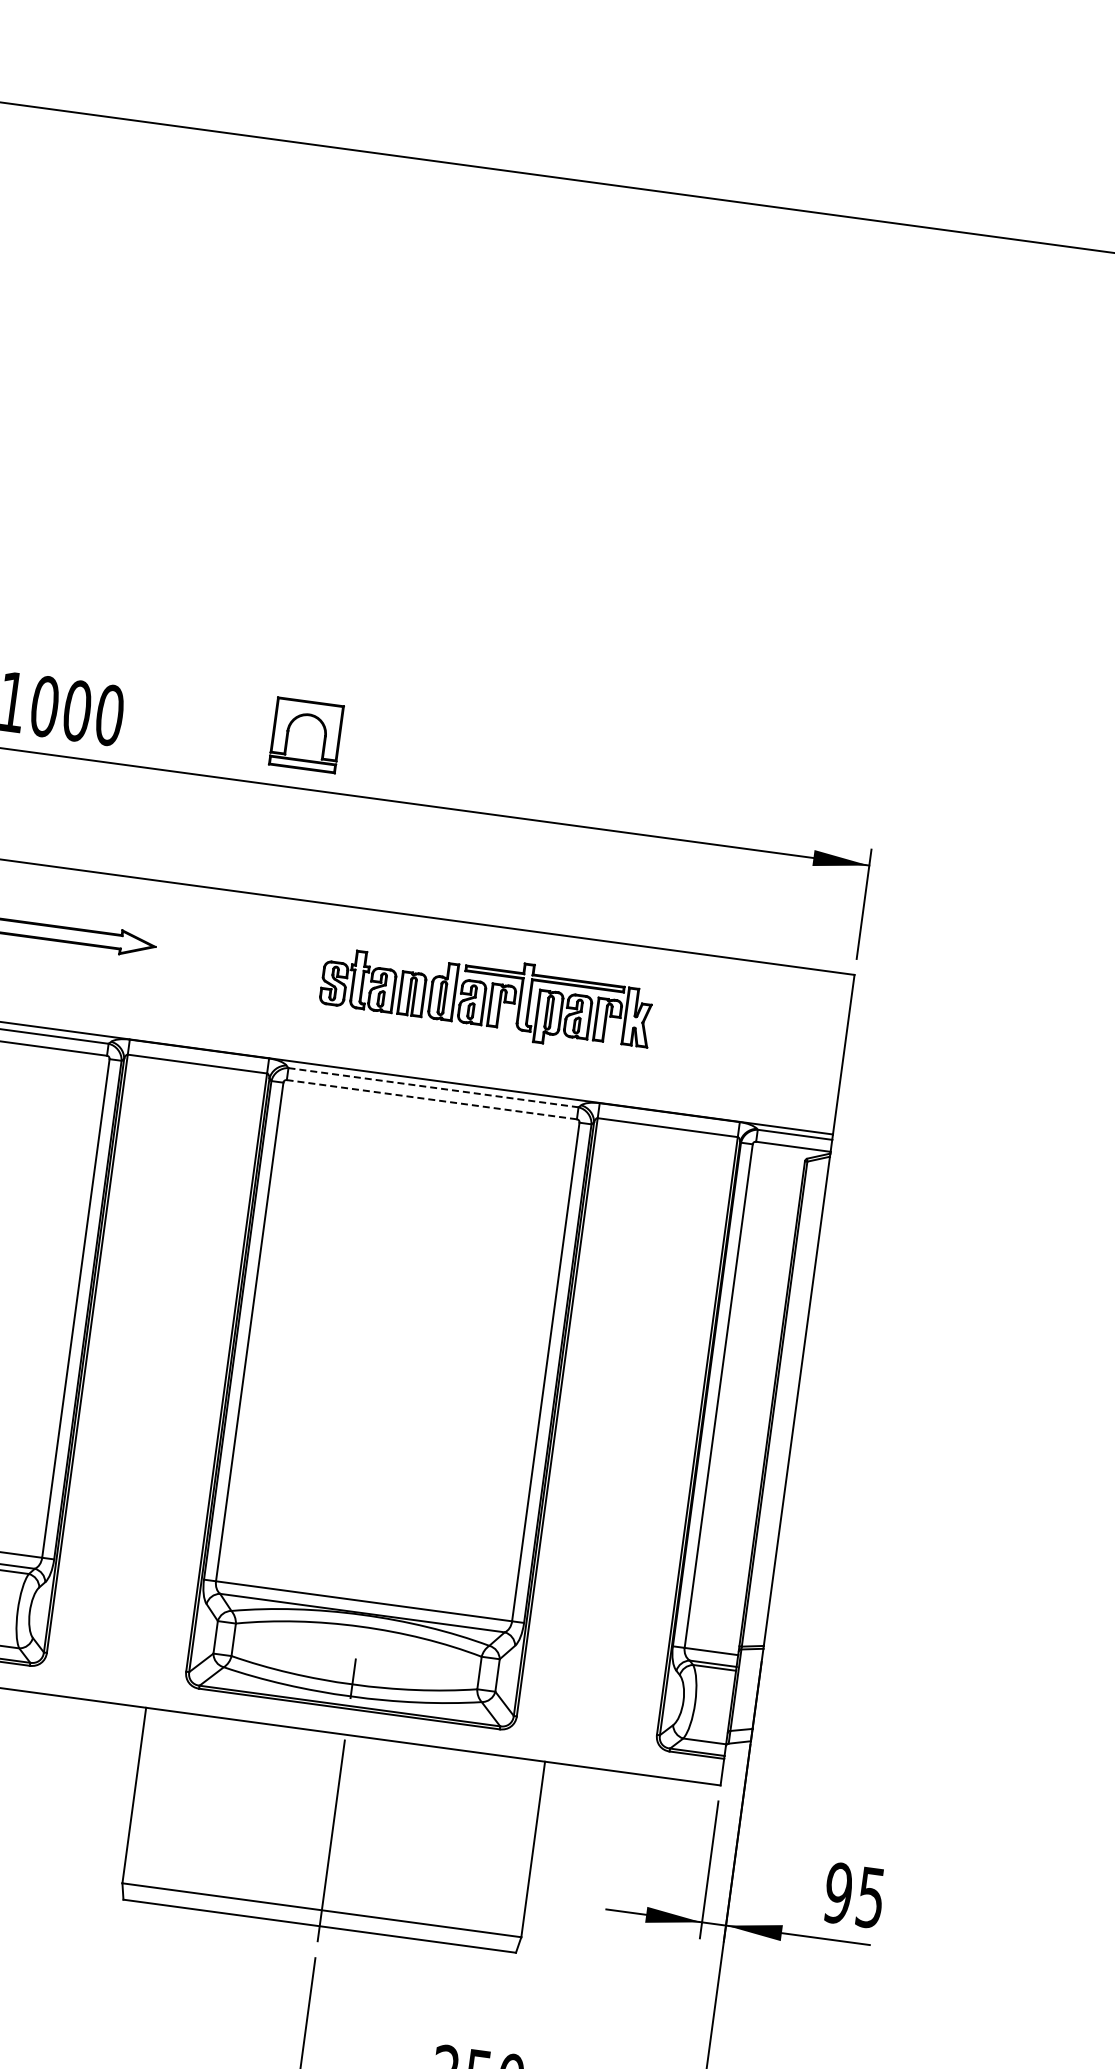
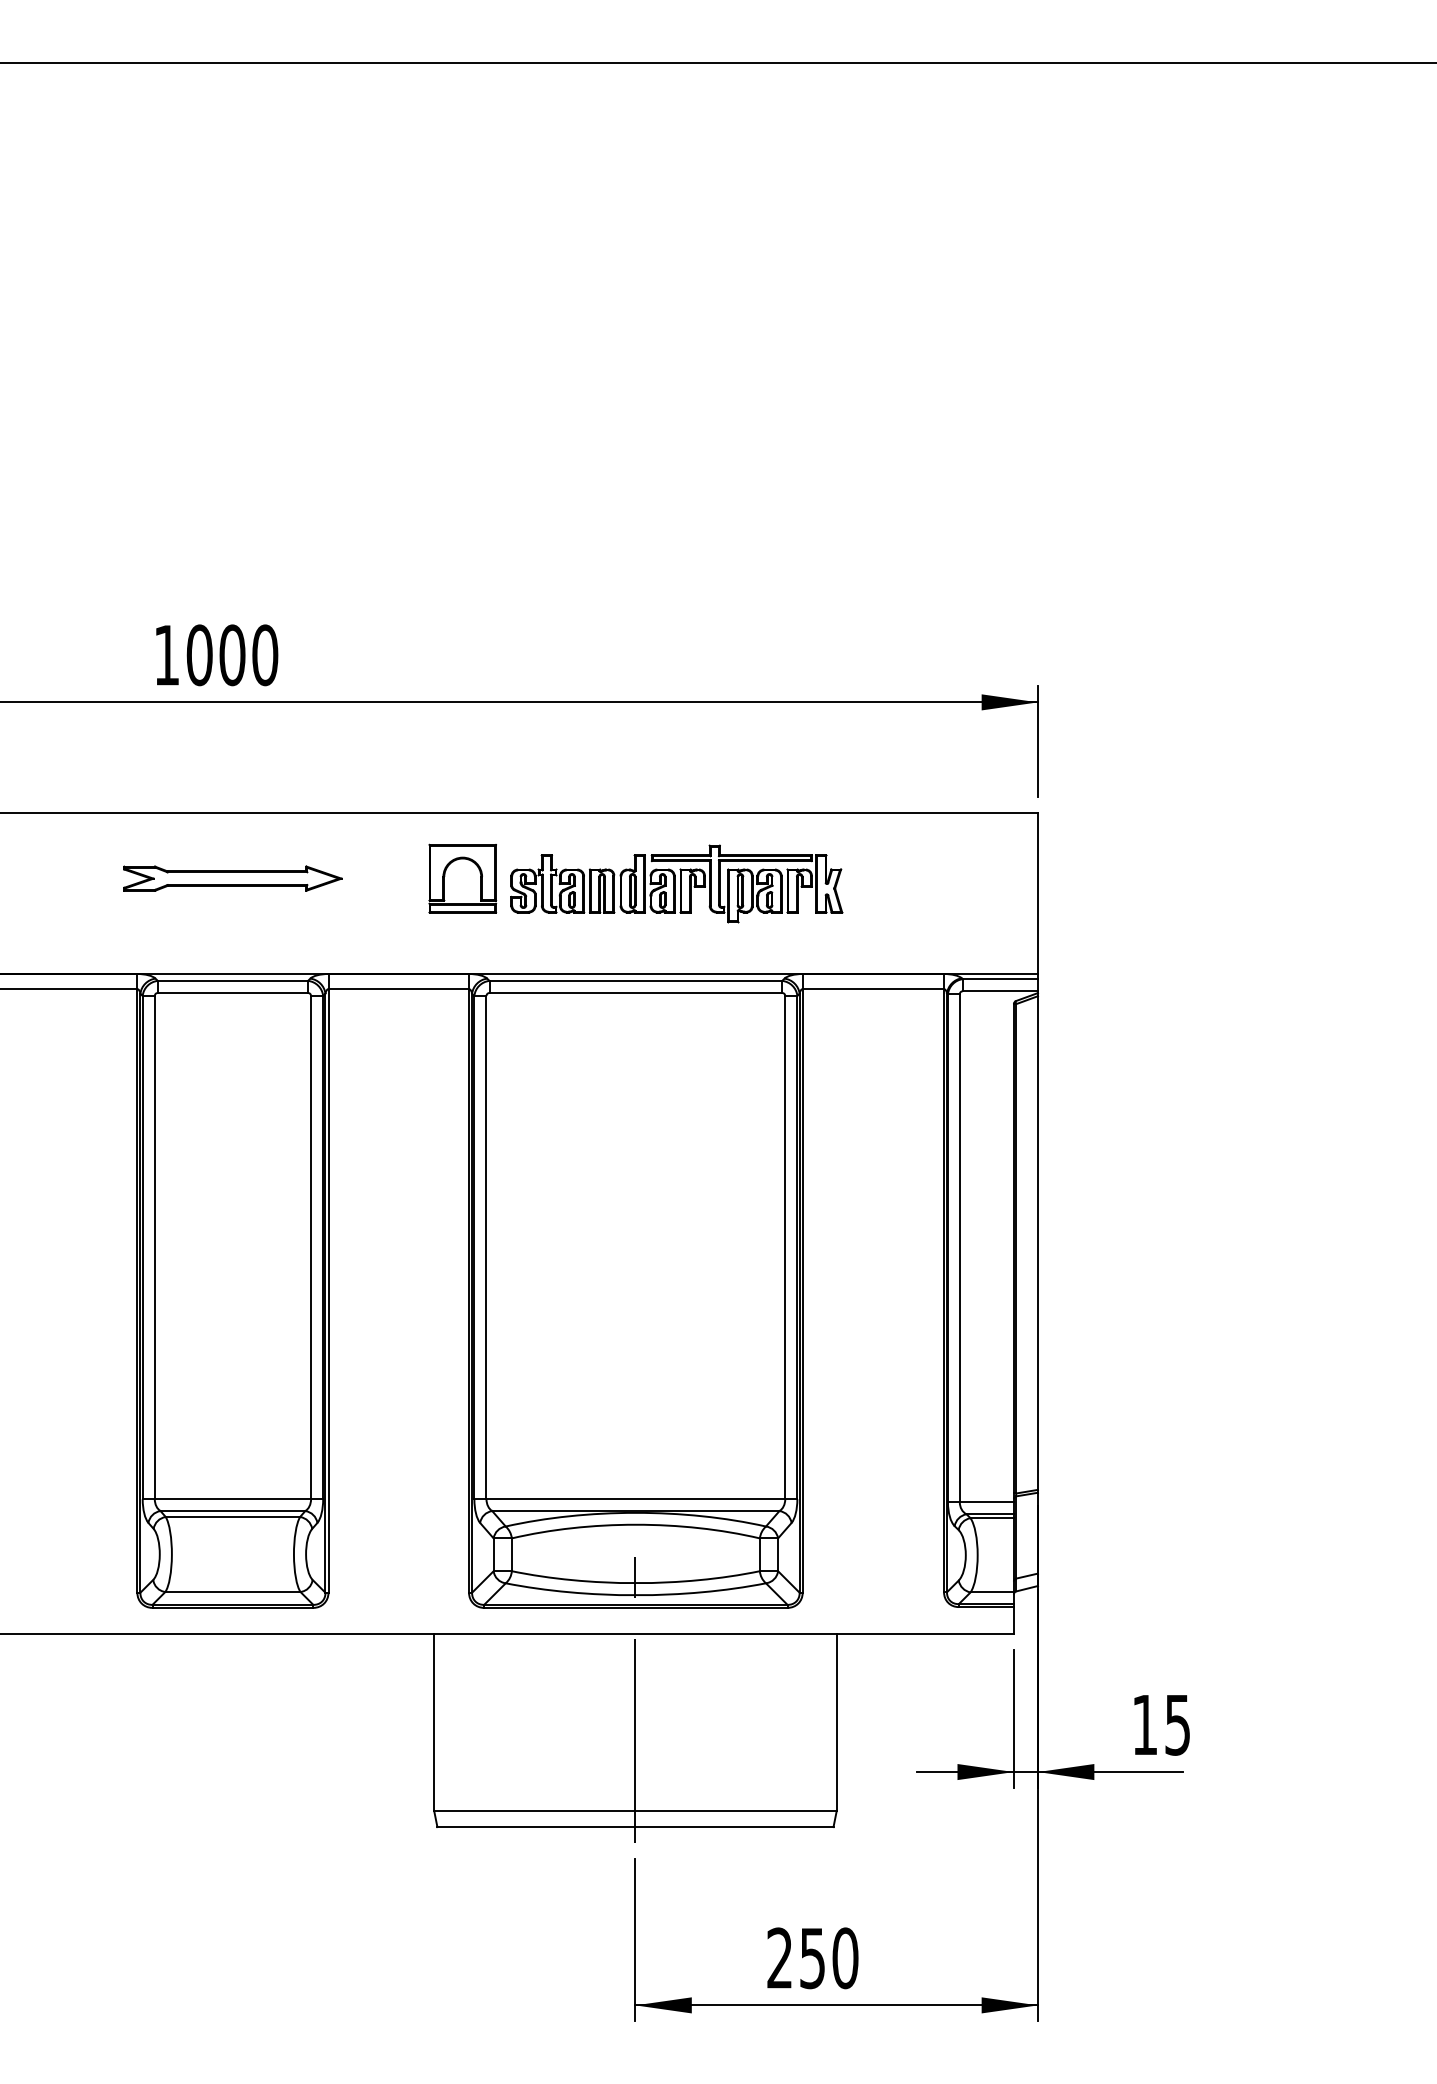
part: (306, 735) -> (462, 878), moved
line: (434, 1087) -> (636, 980), dashed -> solid
line: (431, 1100) -> (635, 993), dashed -> solid
text: (837, 1892) -> (1144, 1724), 95 -> 15

